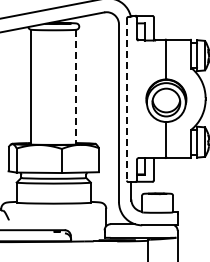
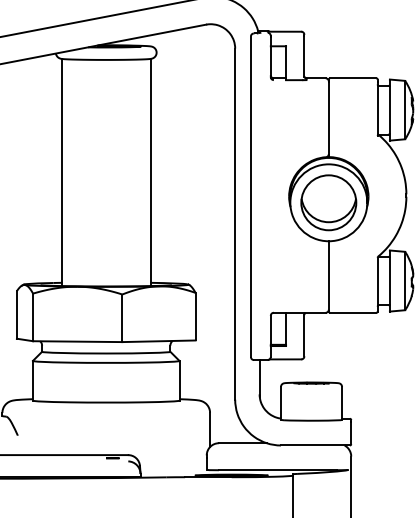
line: (76, 87) -> (151, 173), dashed -> solid
line: (126, 100) -> (250, 198), dashed -> solid

